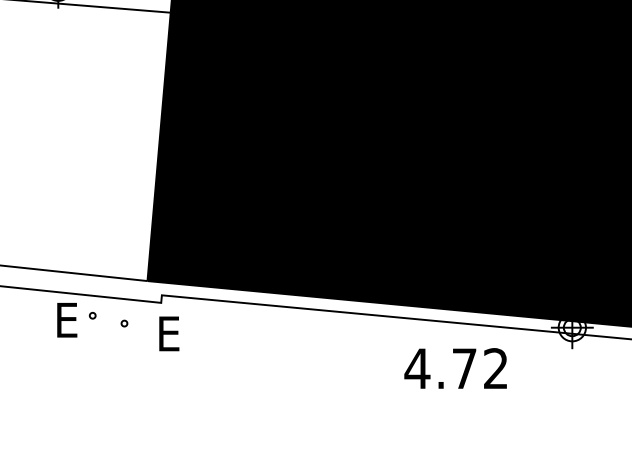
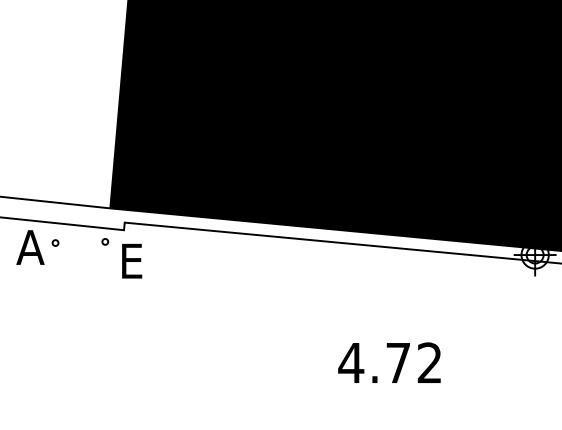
text: (67, 319) -> (30, 246), E -> A
part: (124, 323) -> (105, 241), moved
text: (455, 368) -> (389, 362), moved

